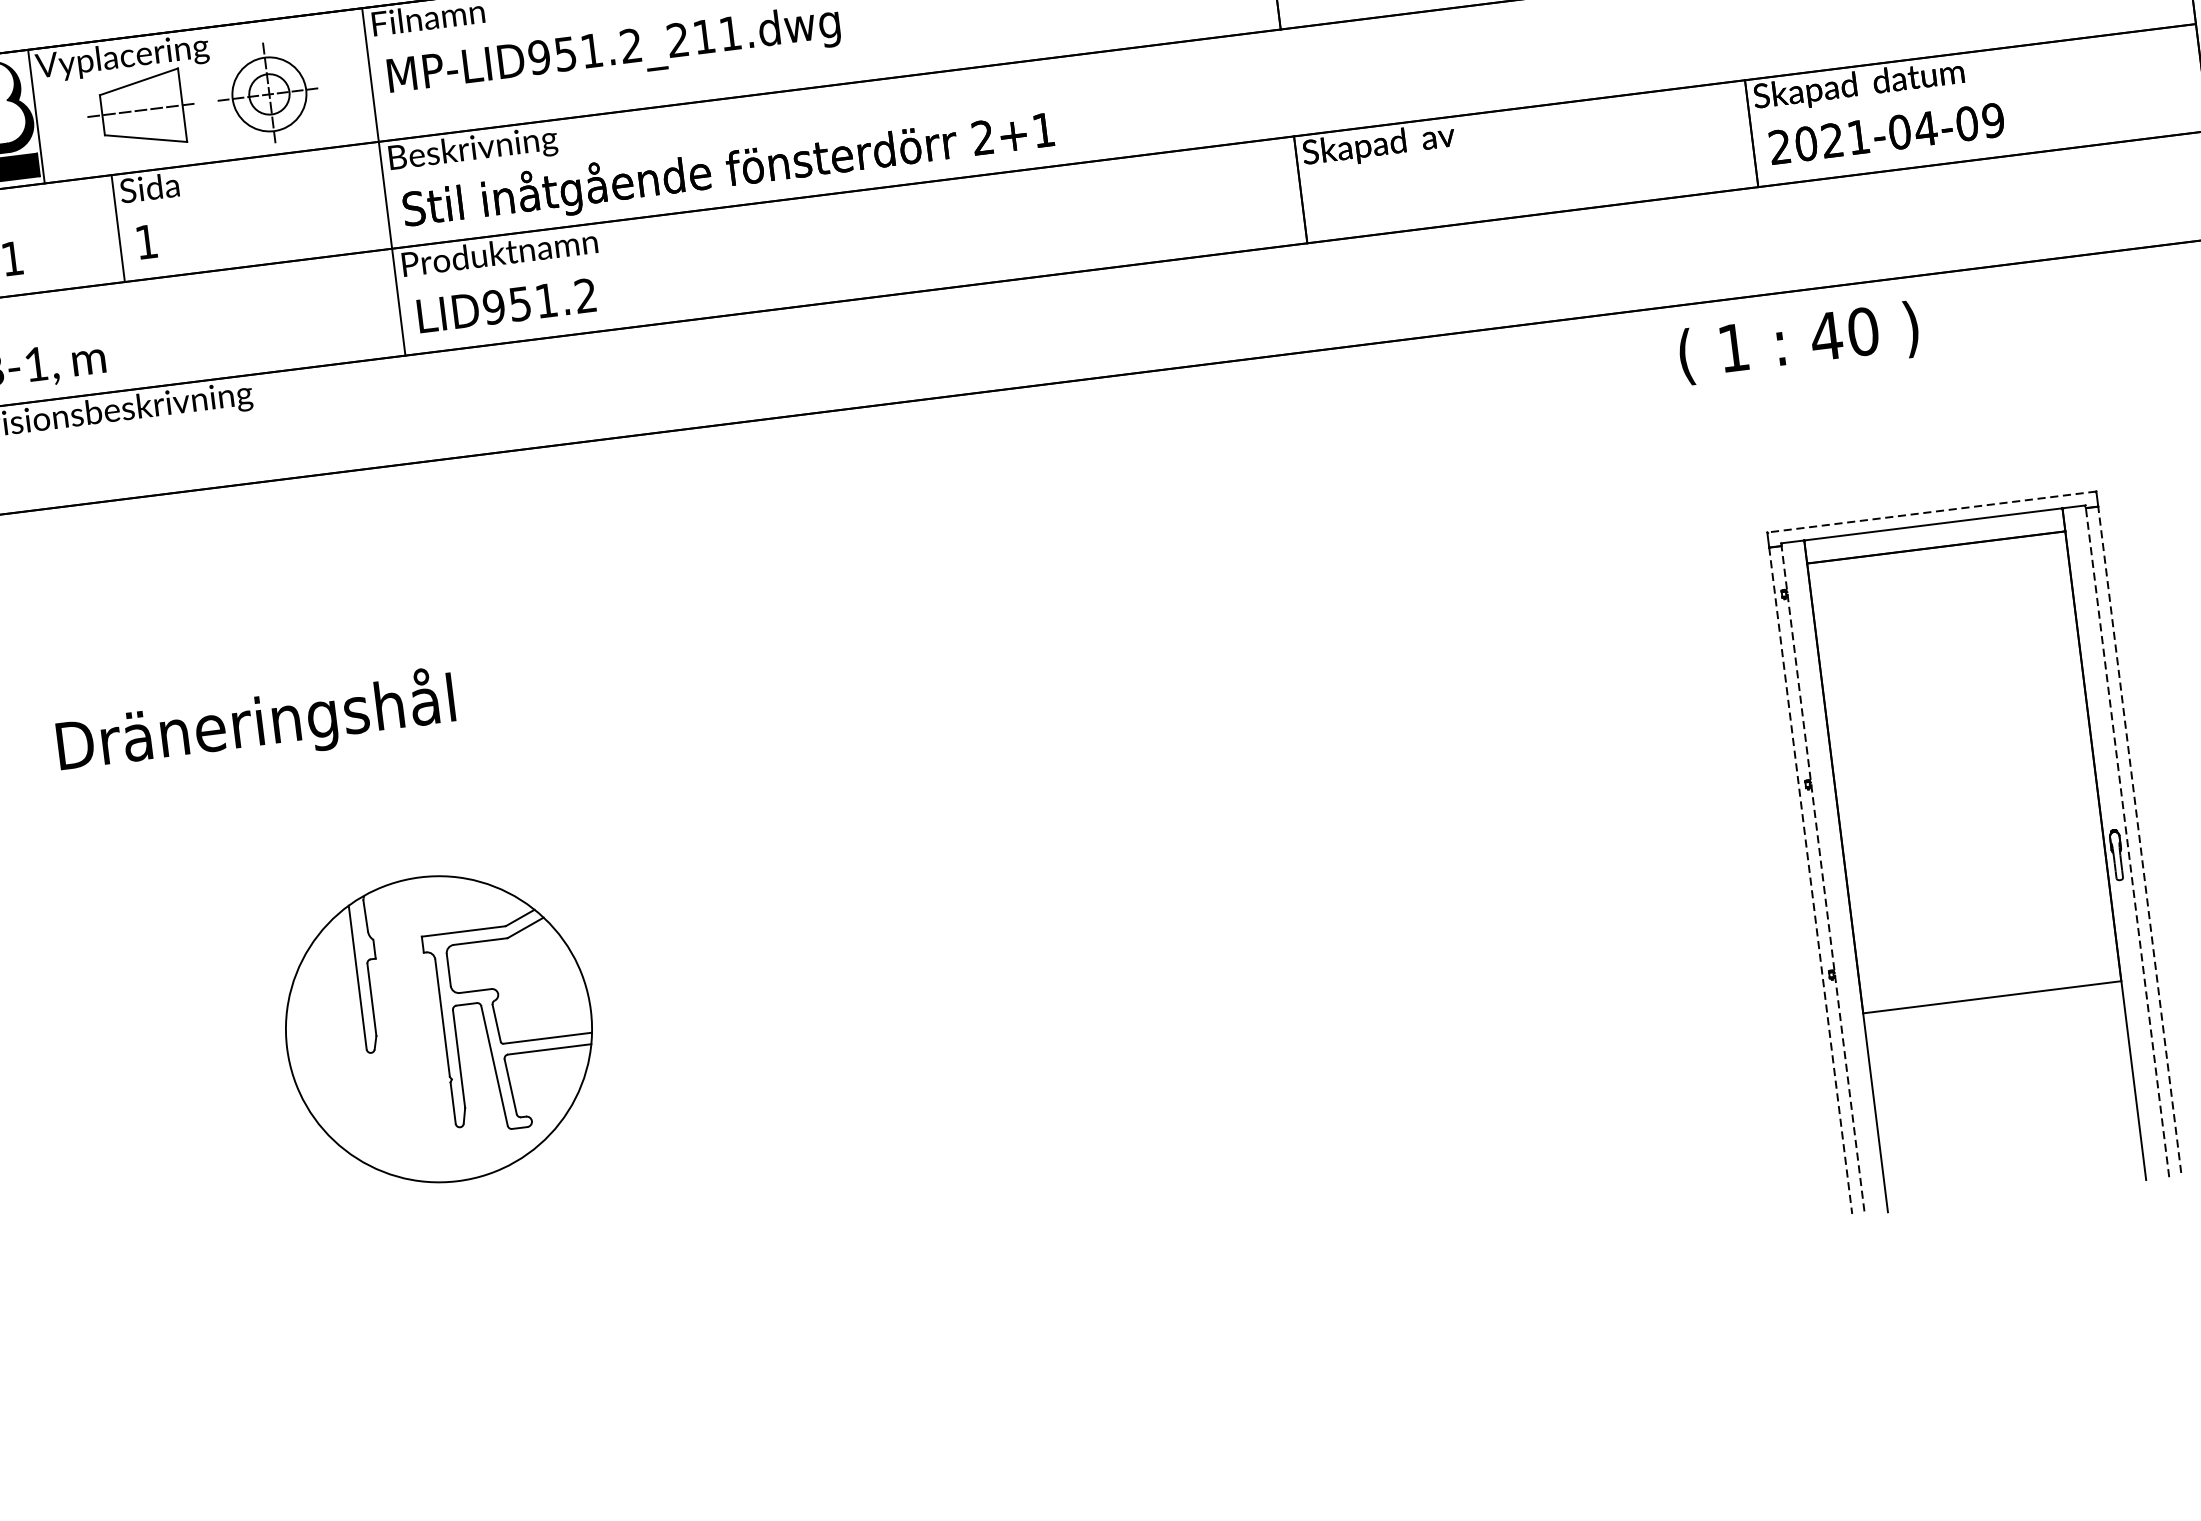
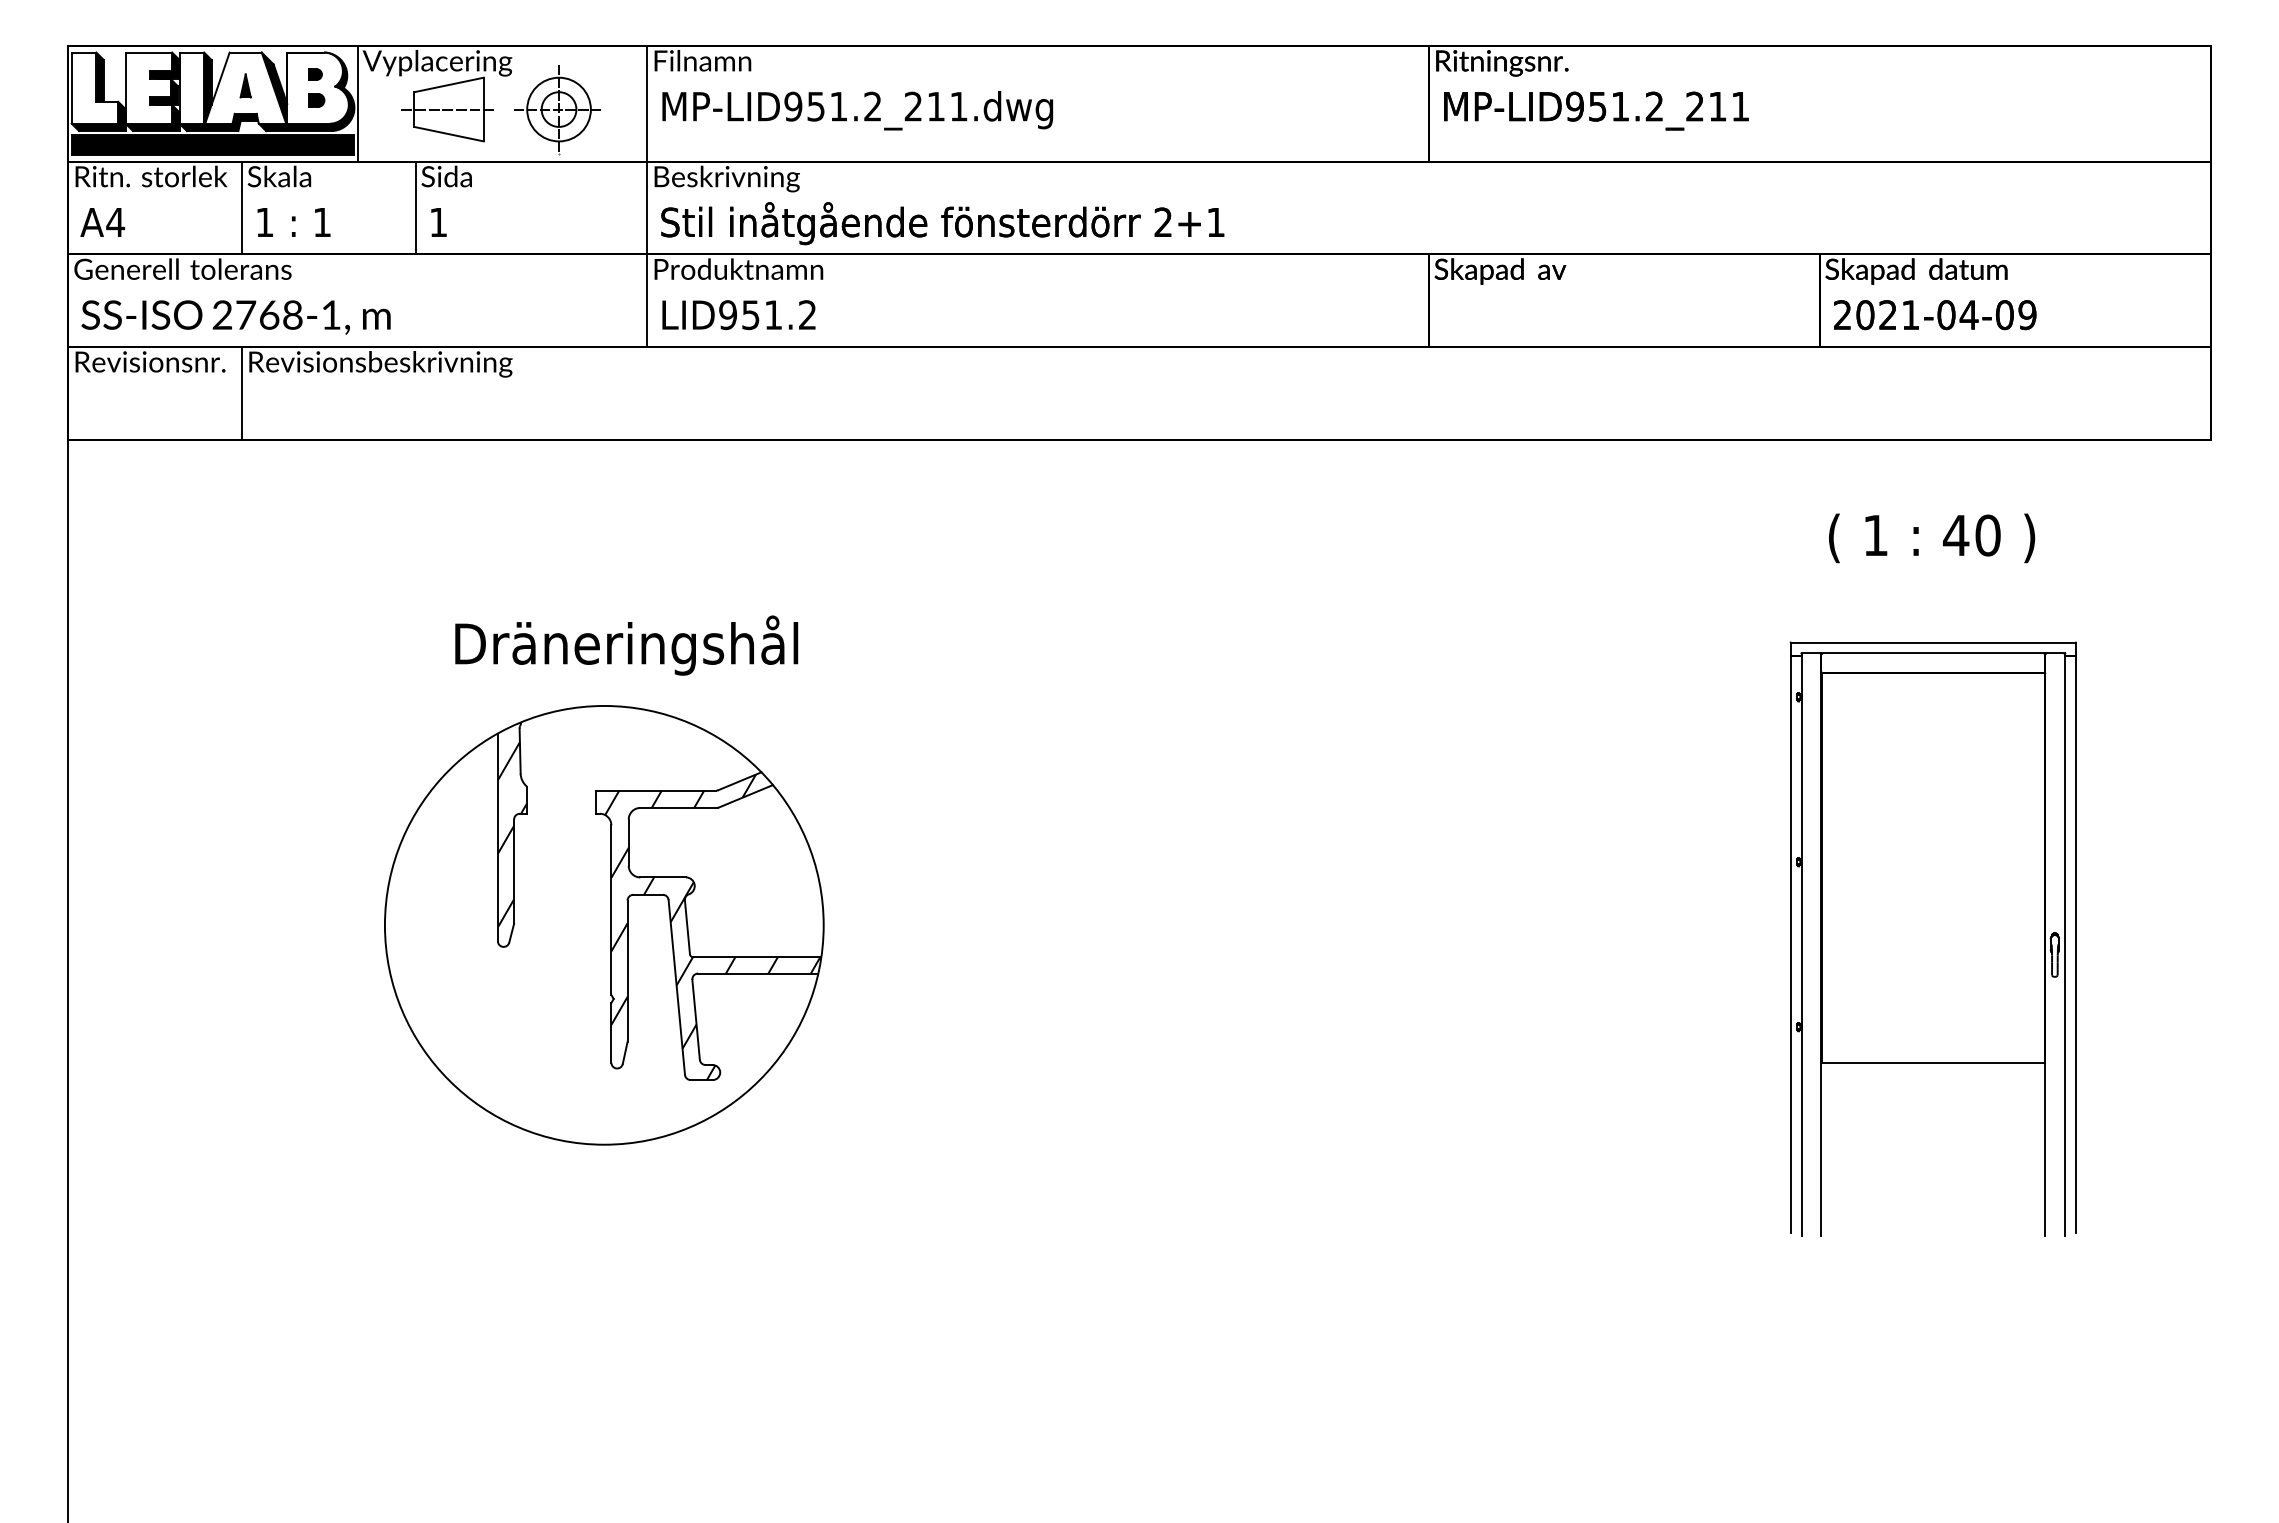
text: (1799, 343) -> (1932, 538), moved
line: (1931, 511) -> (1933, 642), dashed -> solid
text: (255, 724) -> (626, 645), moved
line: (2139, 839) -> (2075, 944), dashed -> solid
line: (2127, 840) -> (2065, 943), dashed -> solid
line: (1823, 879) -> (1801, 944), dashed -> solid
line: (1810, 880) -> (1790, 944), dashed -> solid
part: (439, 1029) -> (604, 925), size x1.67

